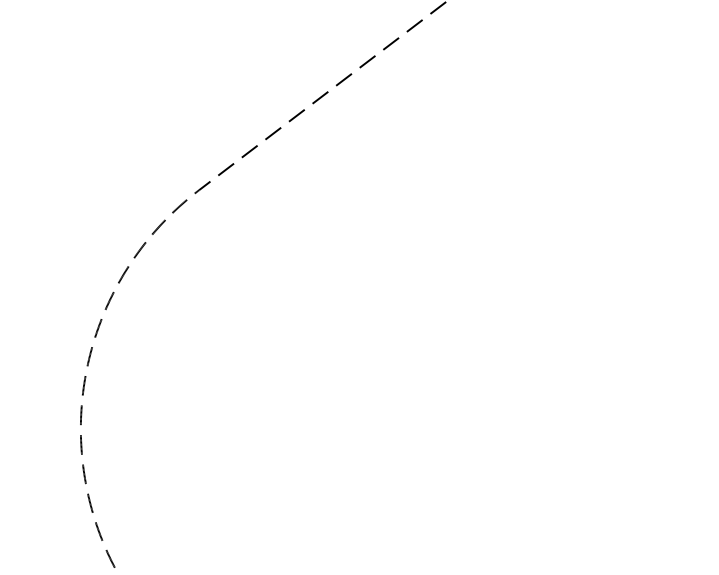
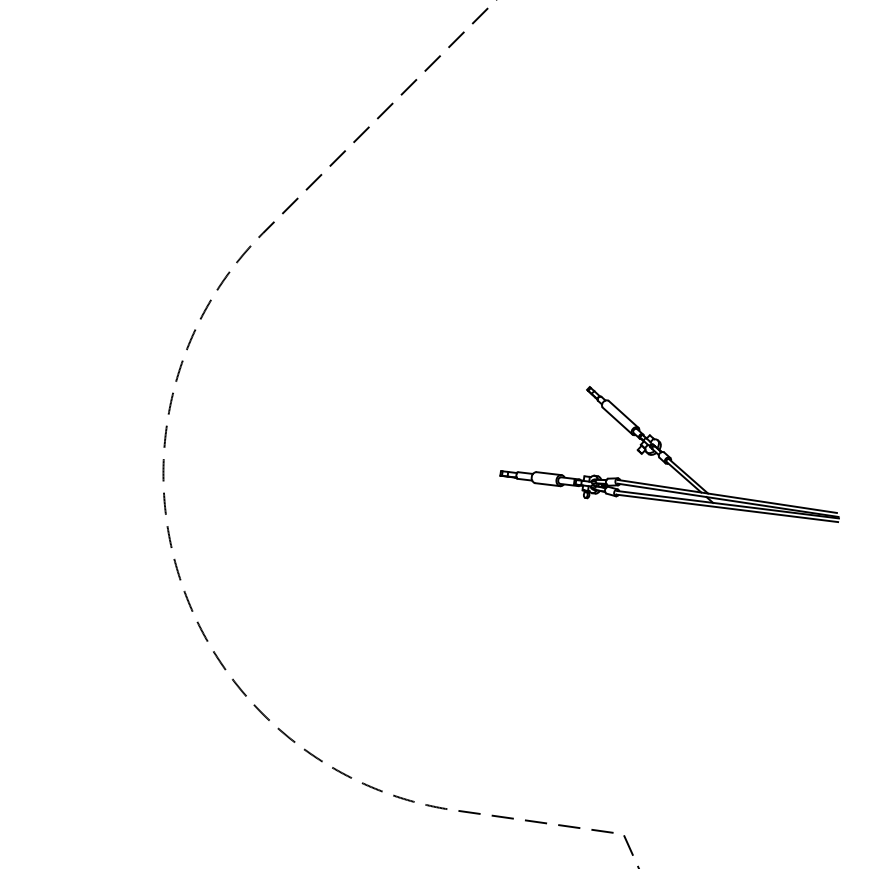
part: (528, 431) -> (669, 454), added

